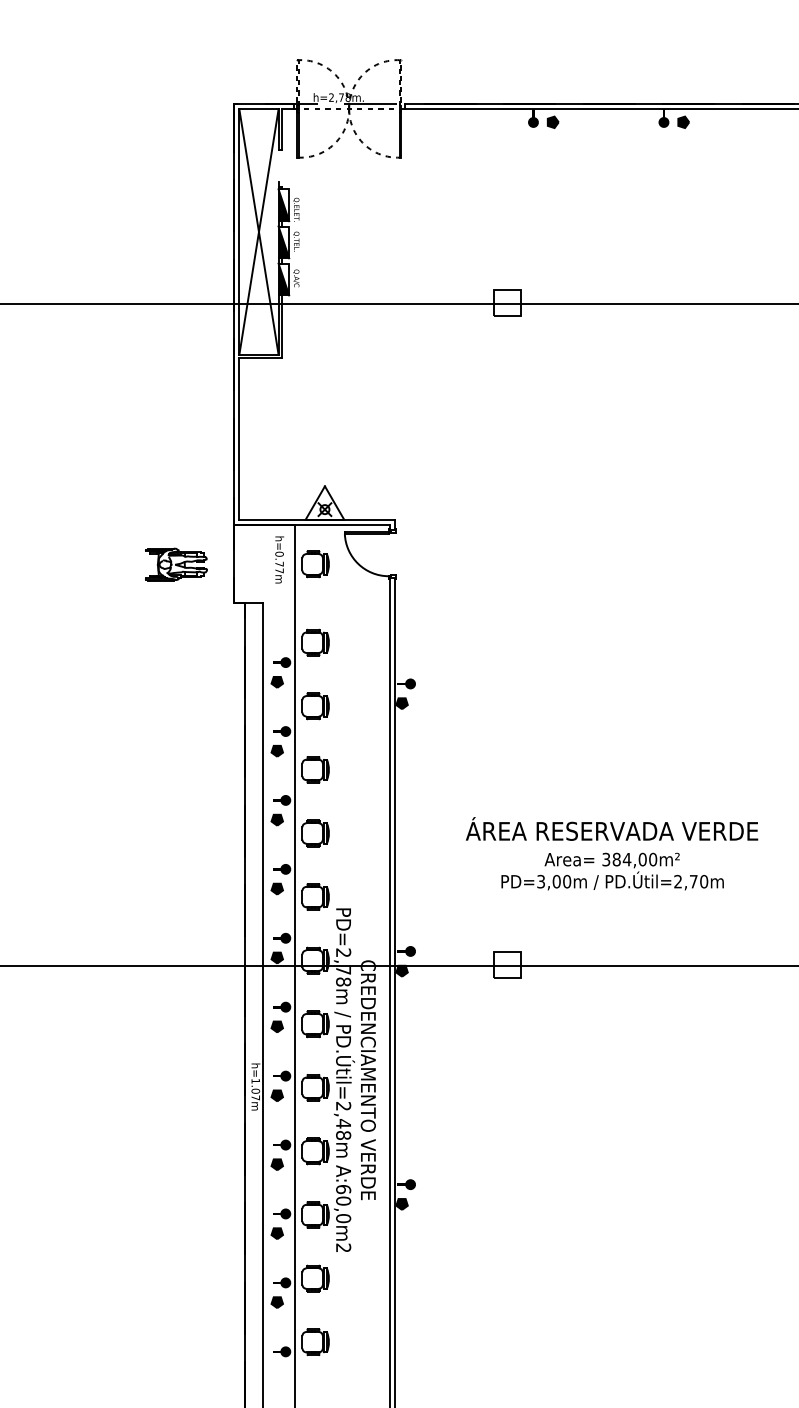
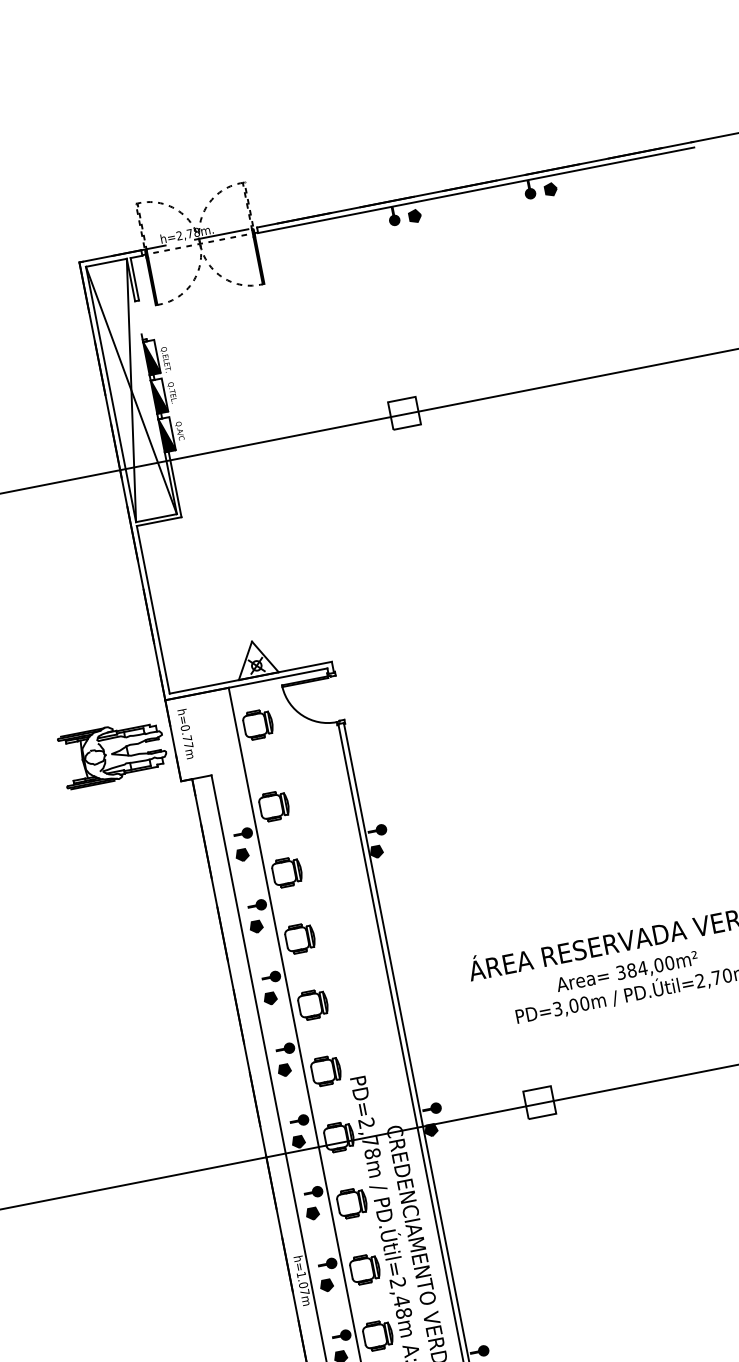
text: (279, 559) -> (186, 733), moved
part: (176, 564) -> (113, 753), size x1.6

